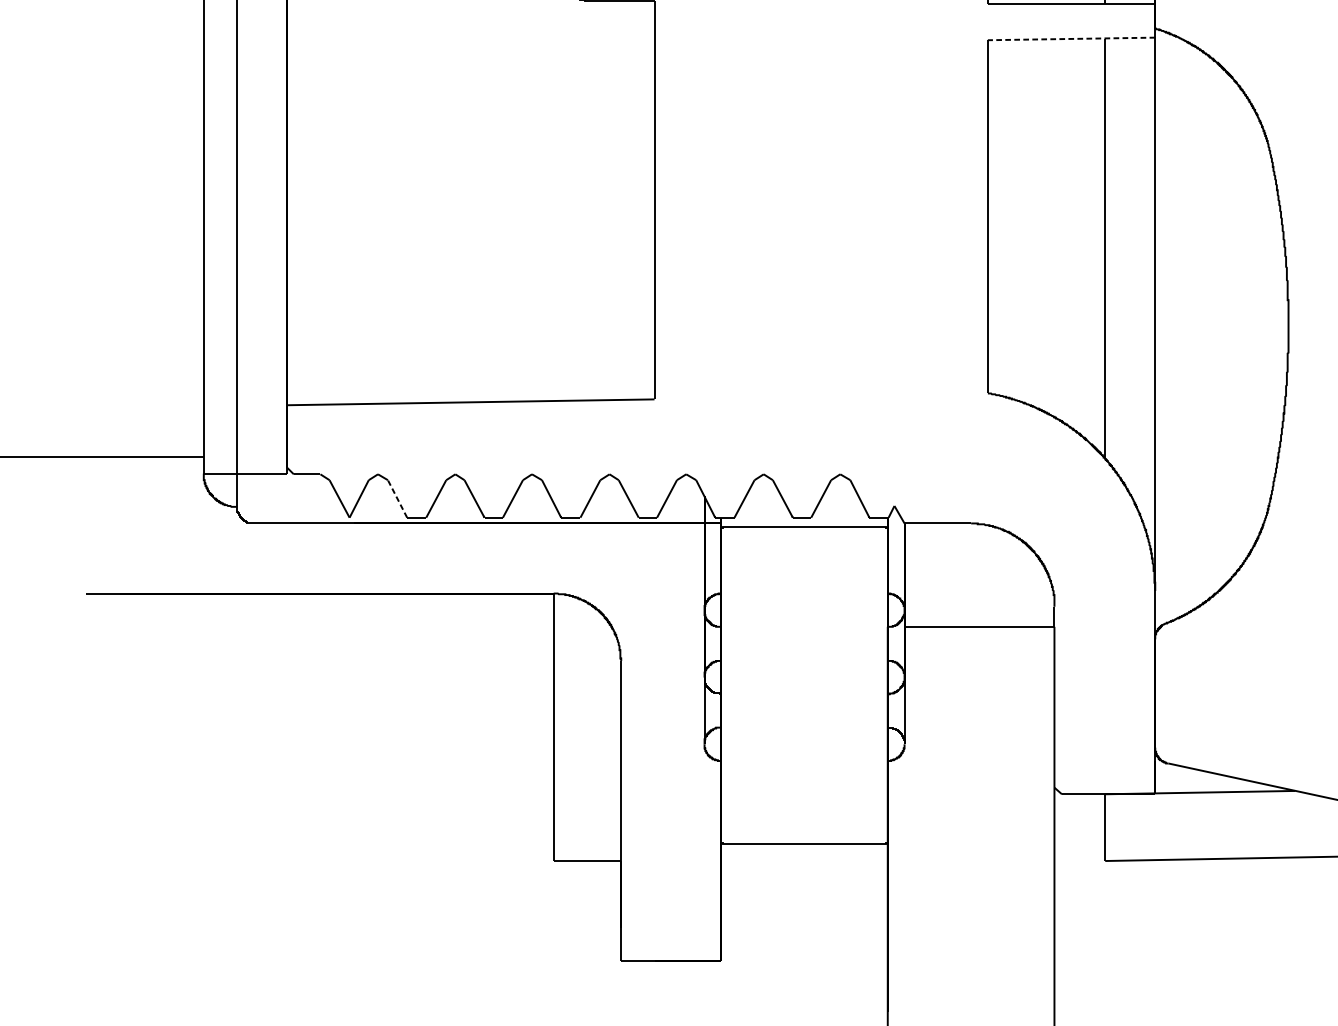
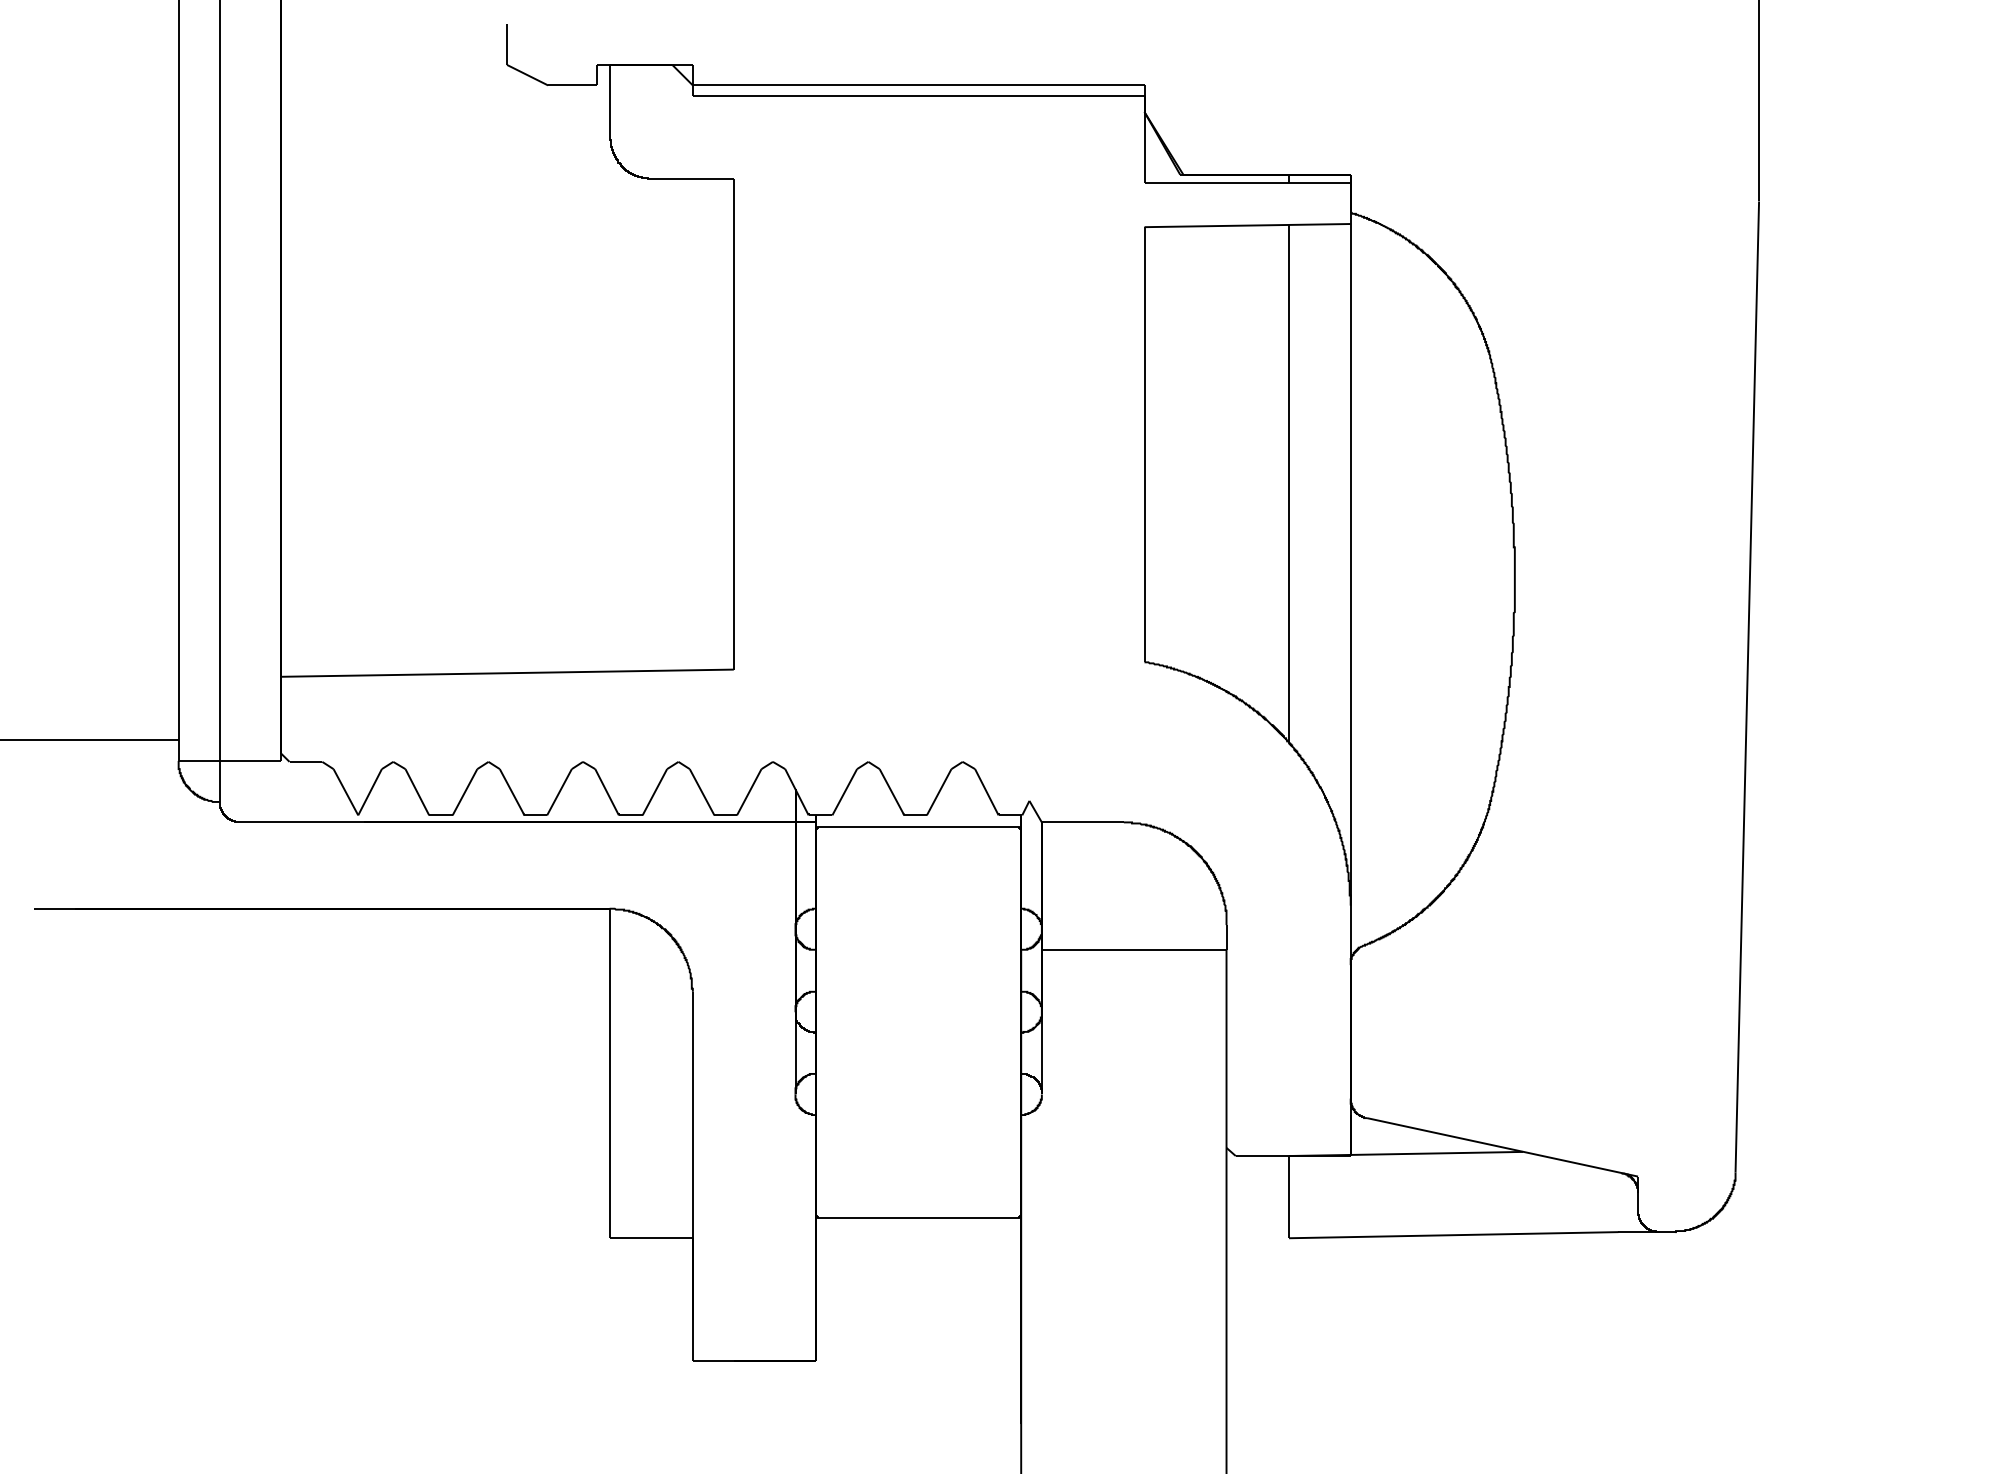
line: (1071, 38) -> (1247, 225), dashed -> solid
line: (397, 499) -> (417, 792), dashed -> solid

